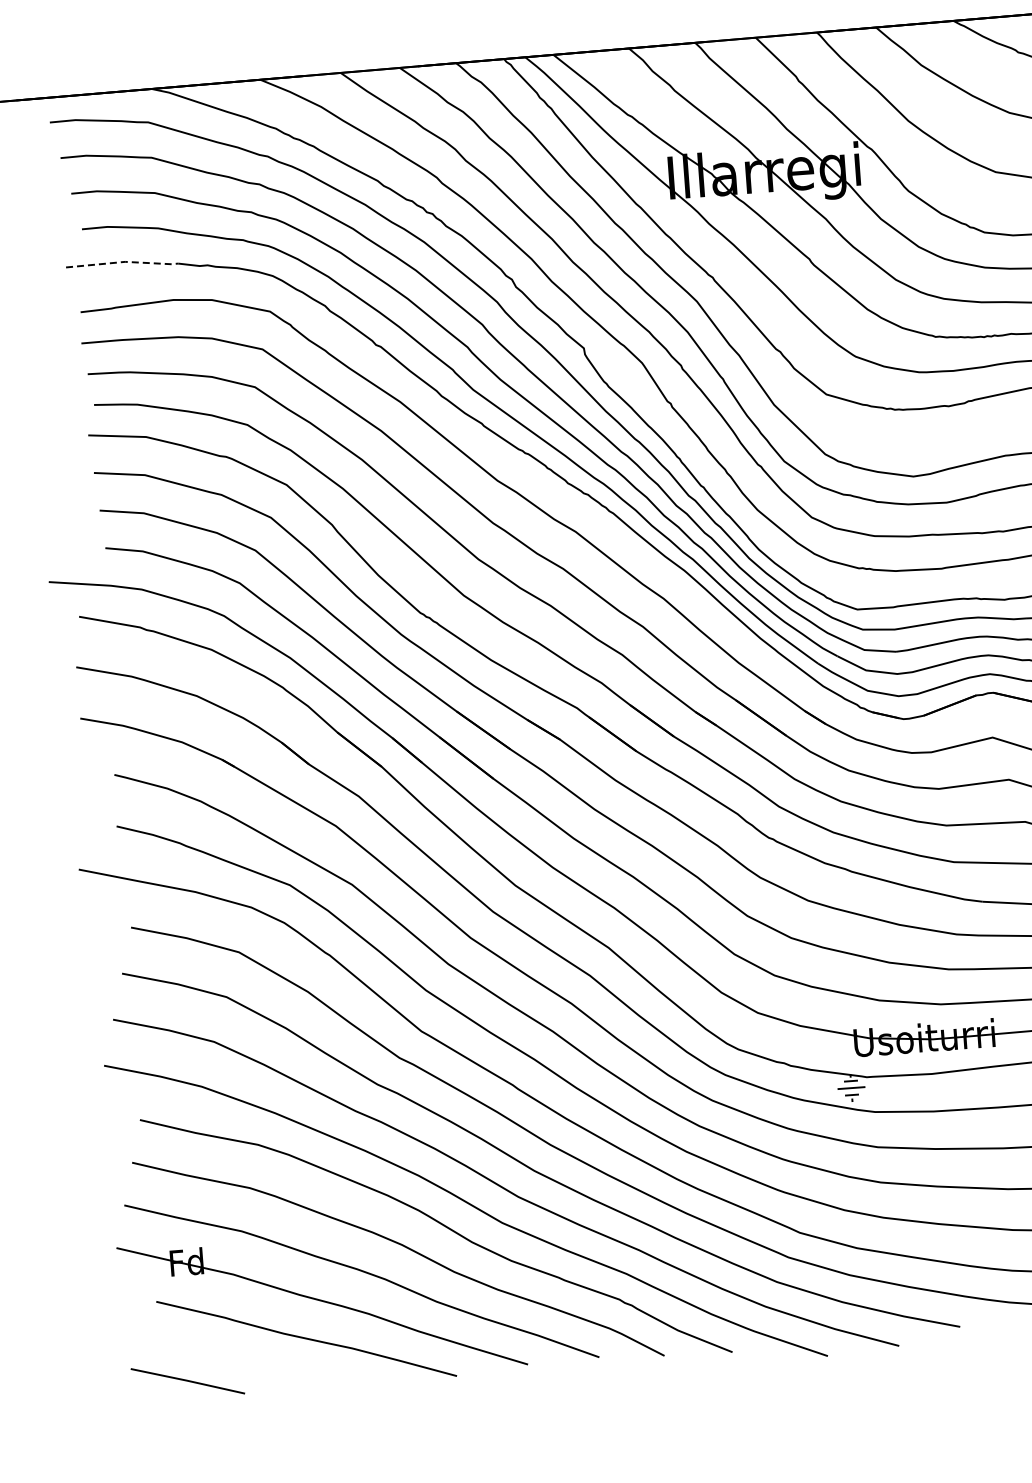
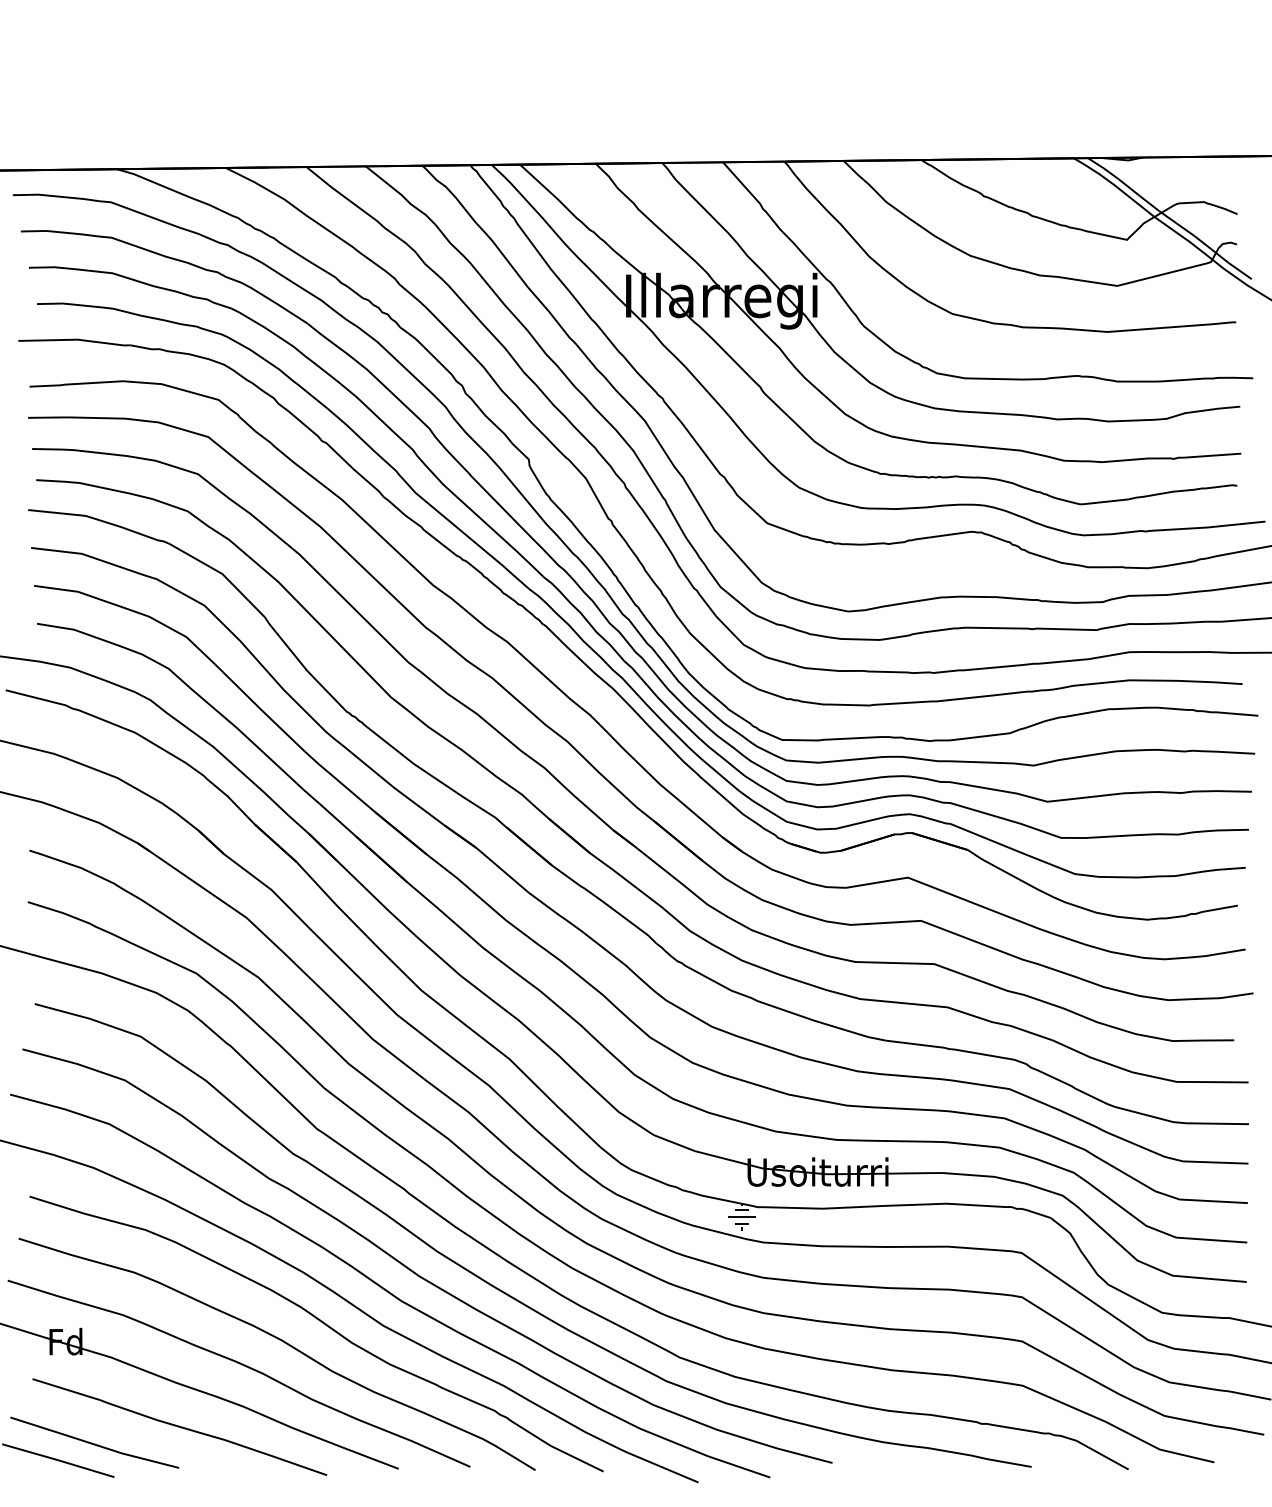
line: (122, 261) -> (75, 339), dashed -> solid
line: (222, 1361) -> (94, 1443), added

